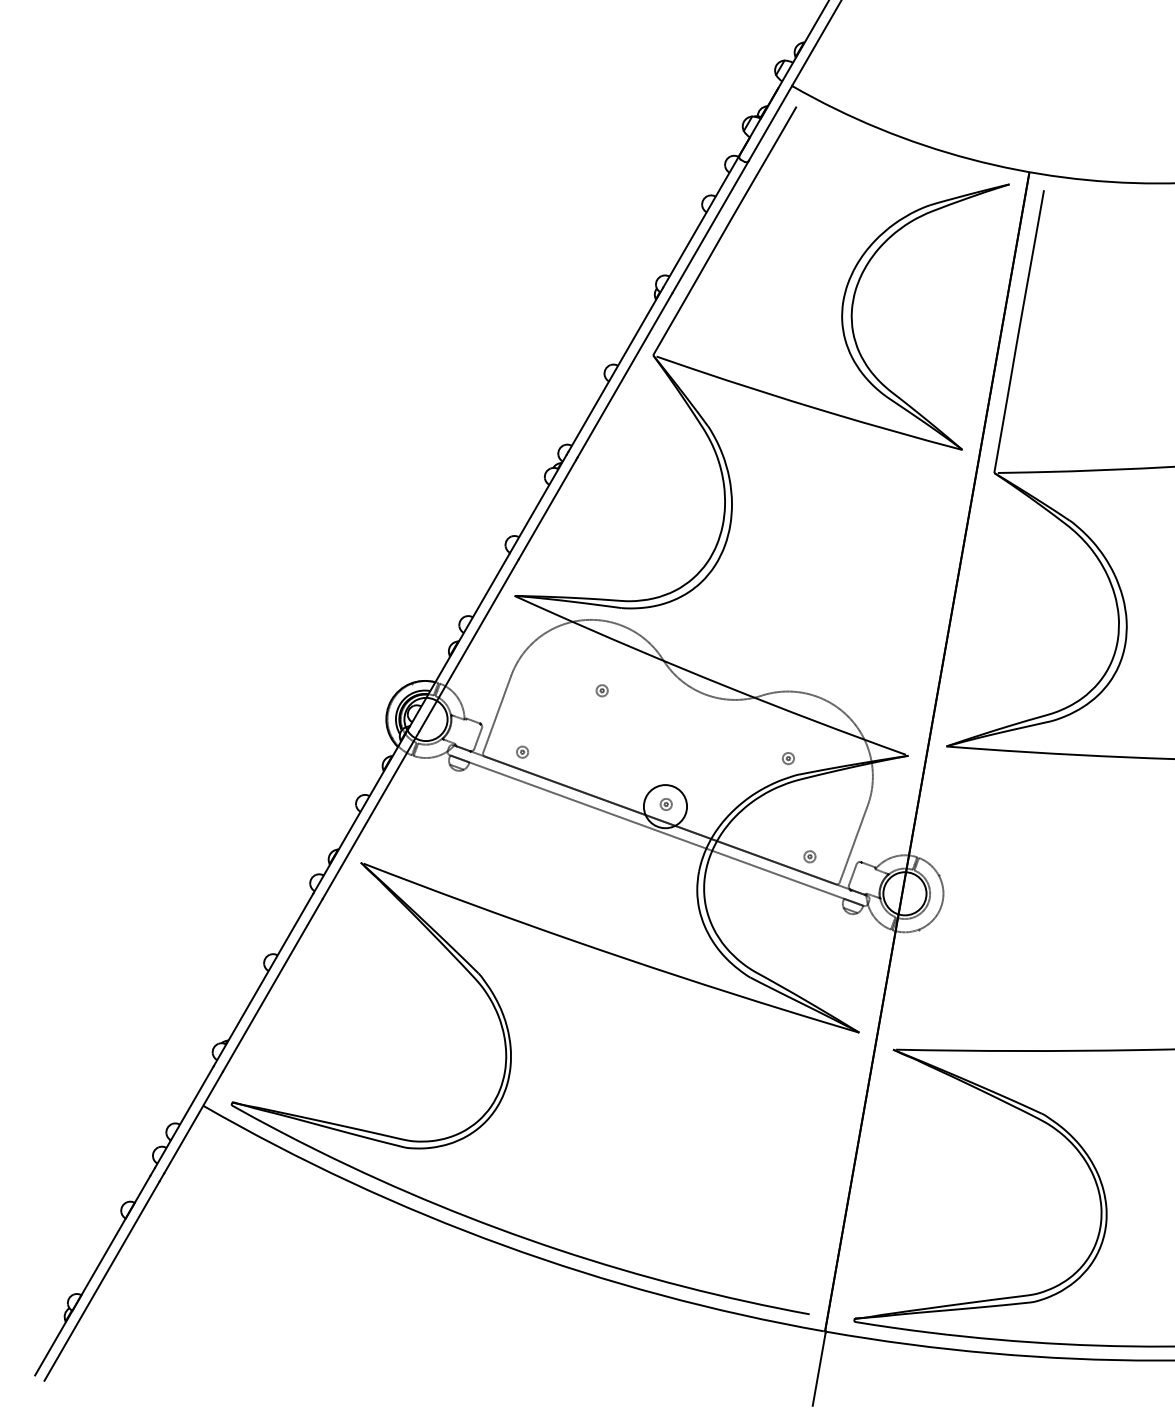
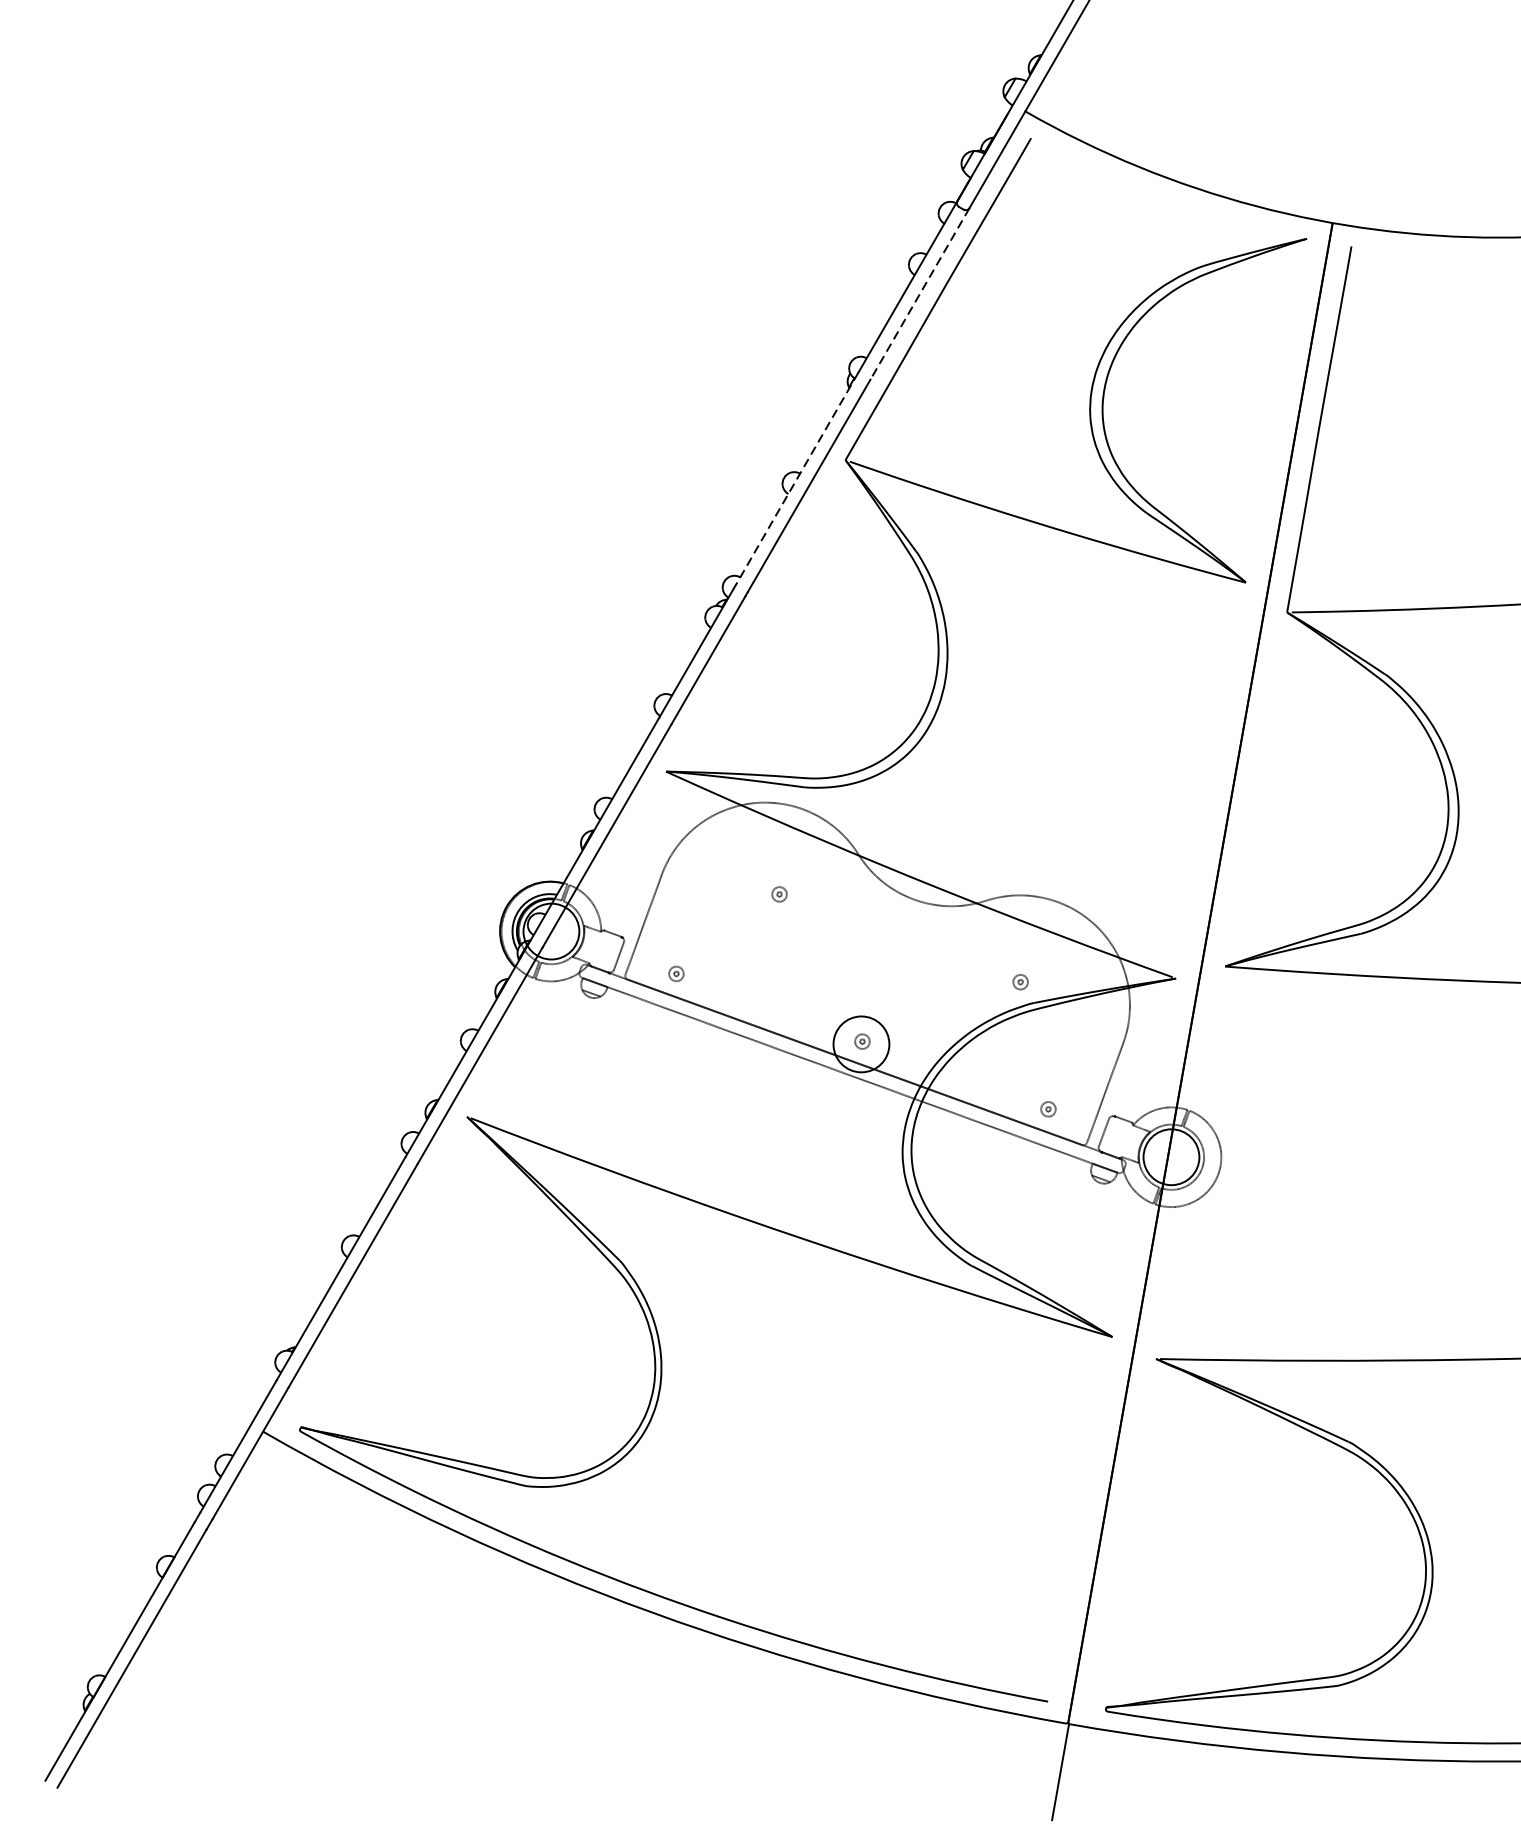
line: (710, 226) -> (919, 293), solid -> dashed
line: (615, 369) -> (796, 478), solid -> dashed

